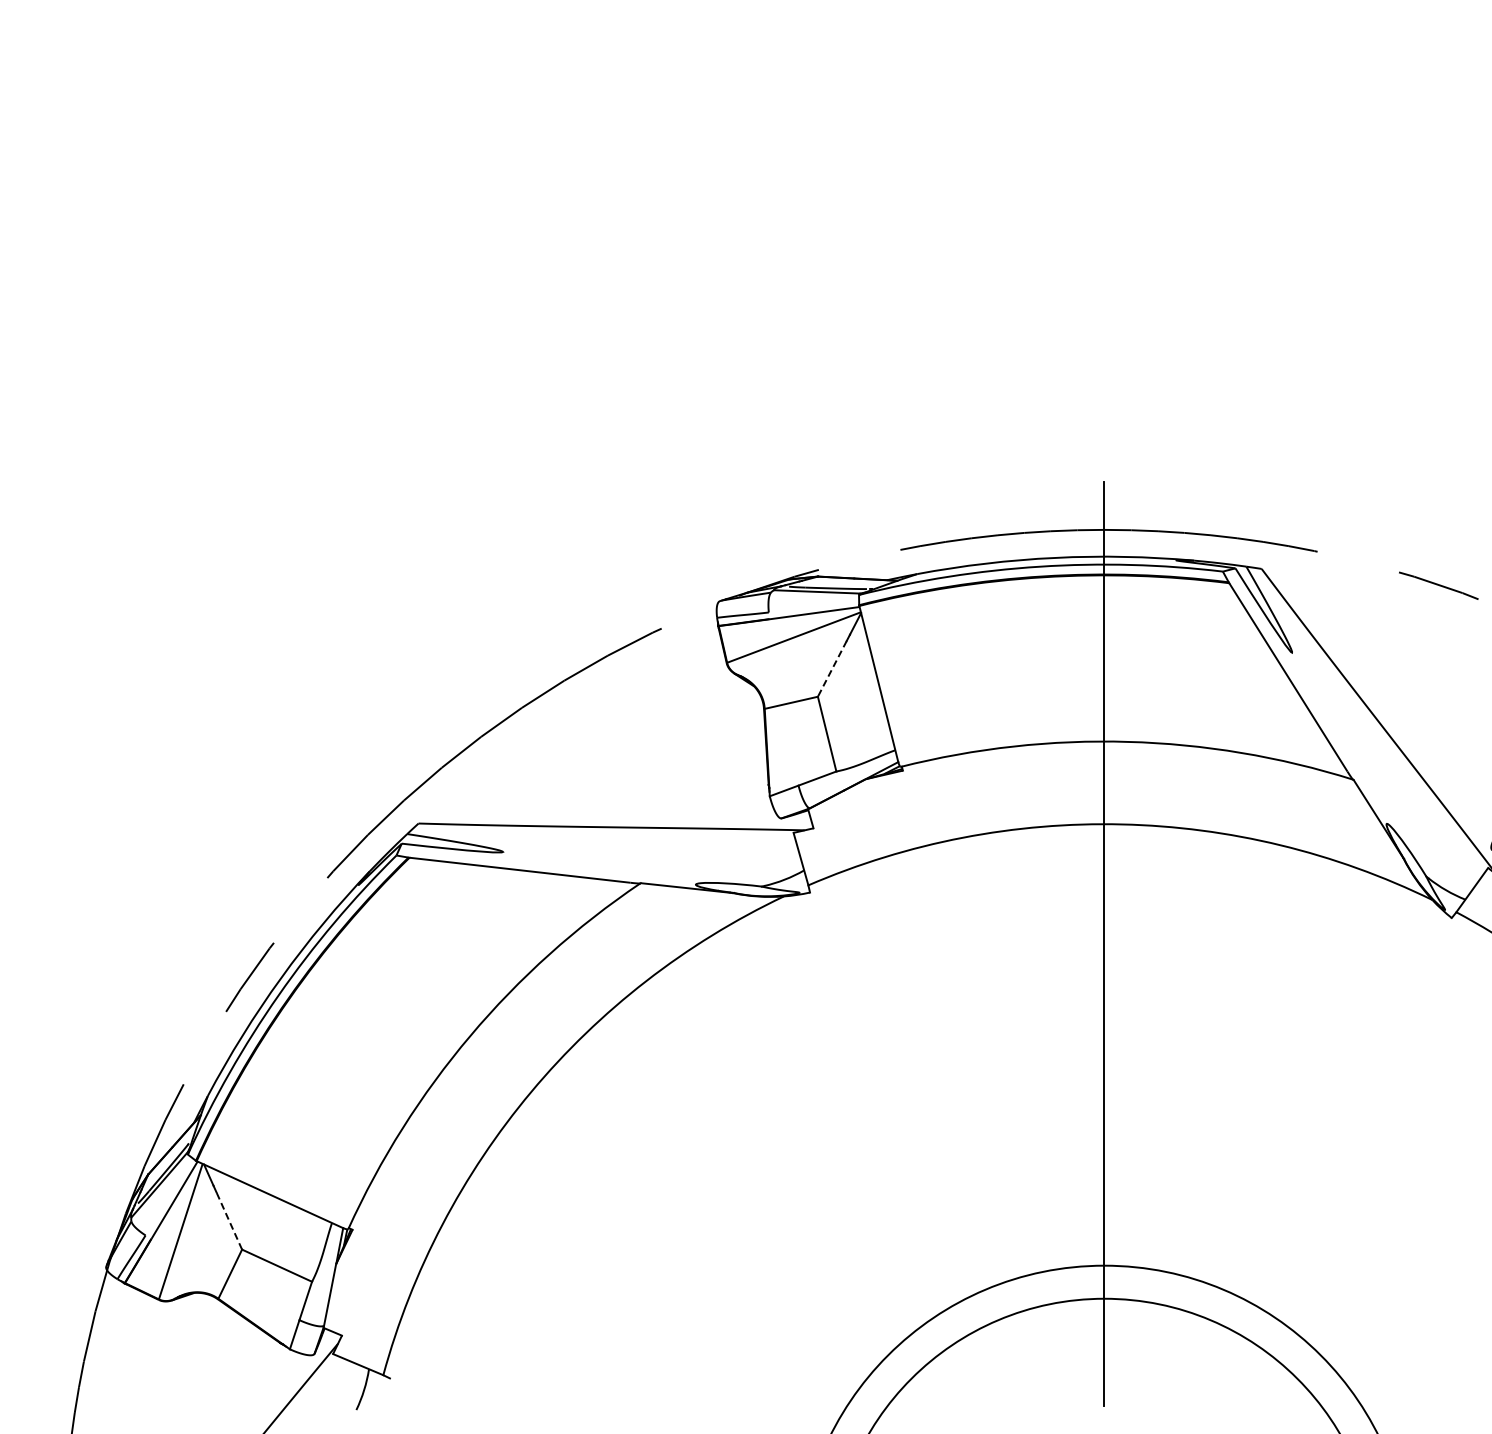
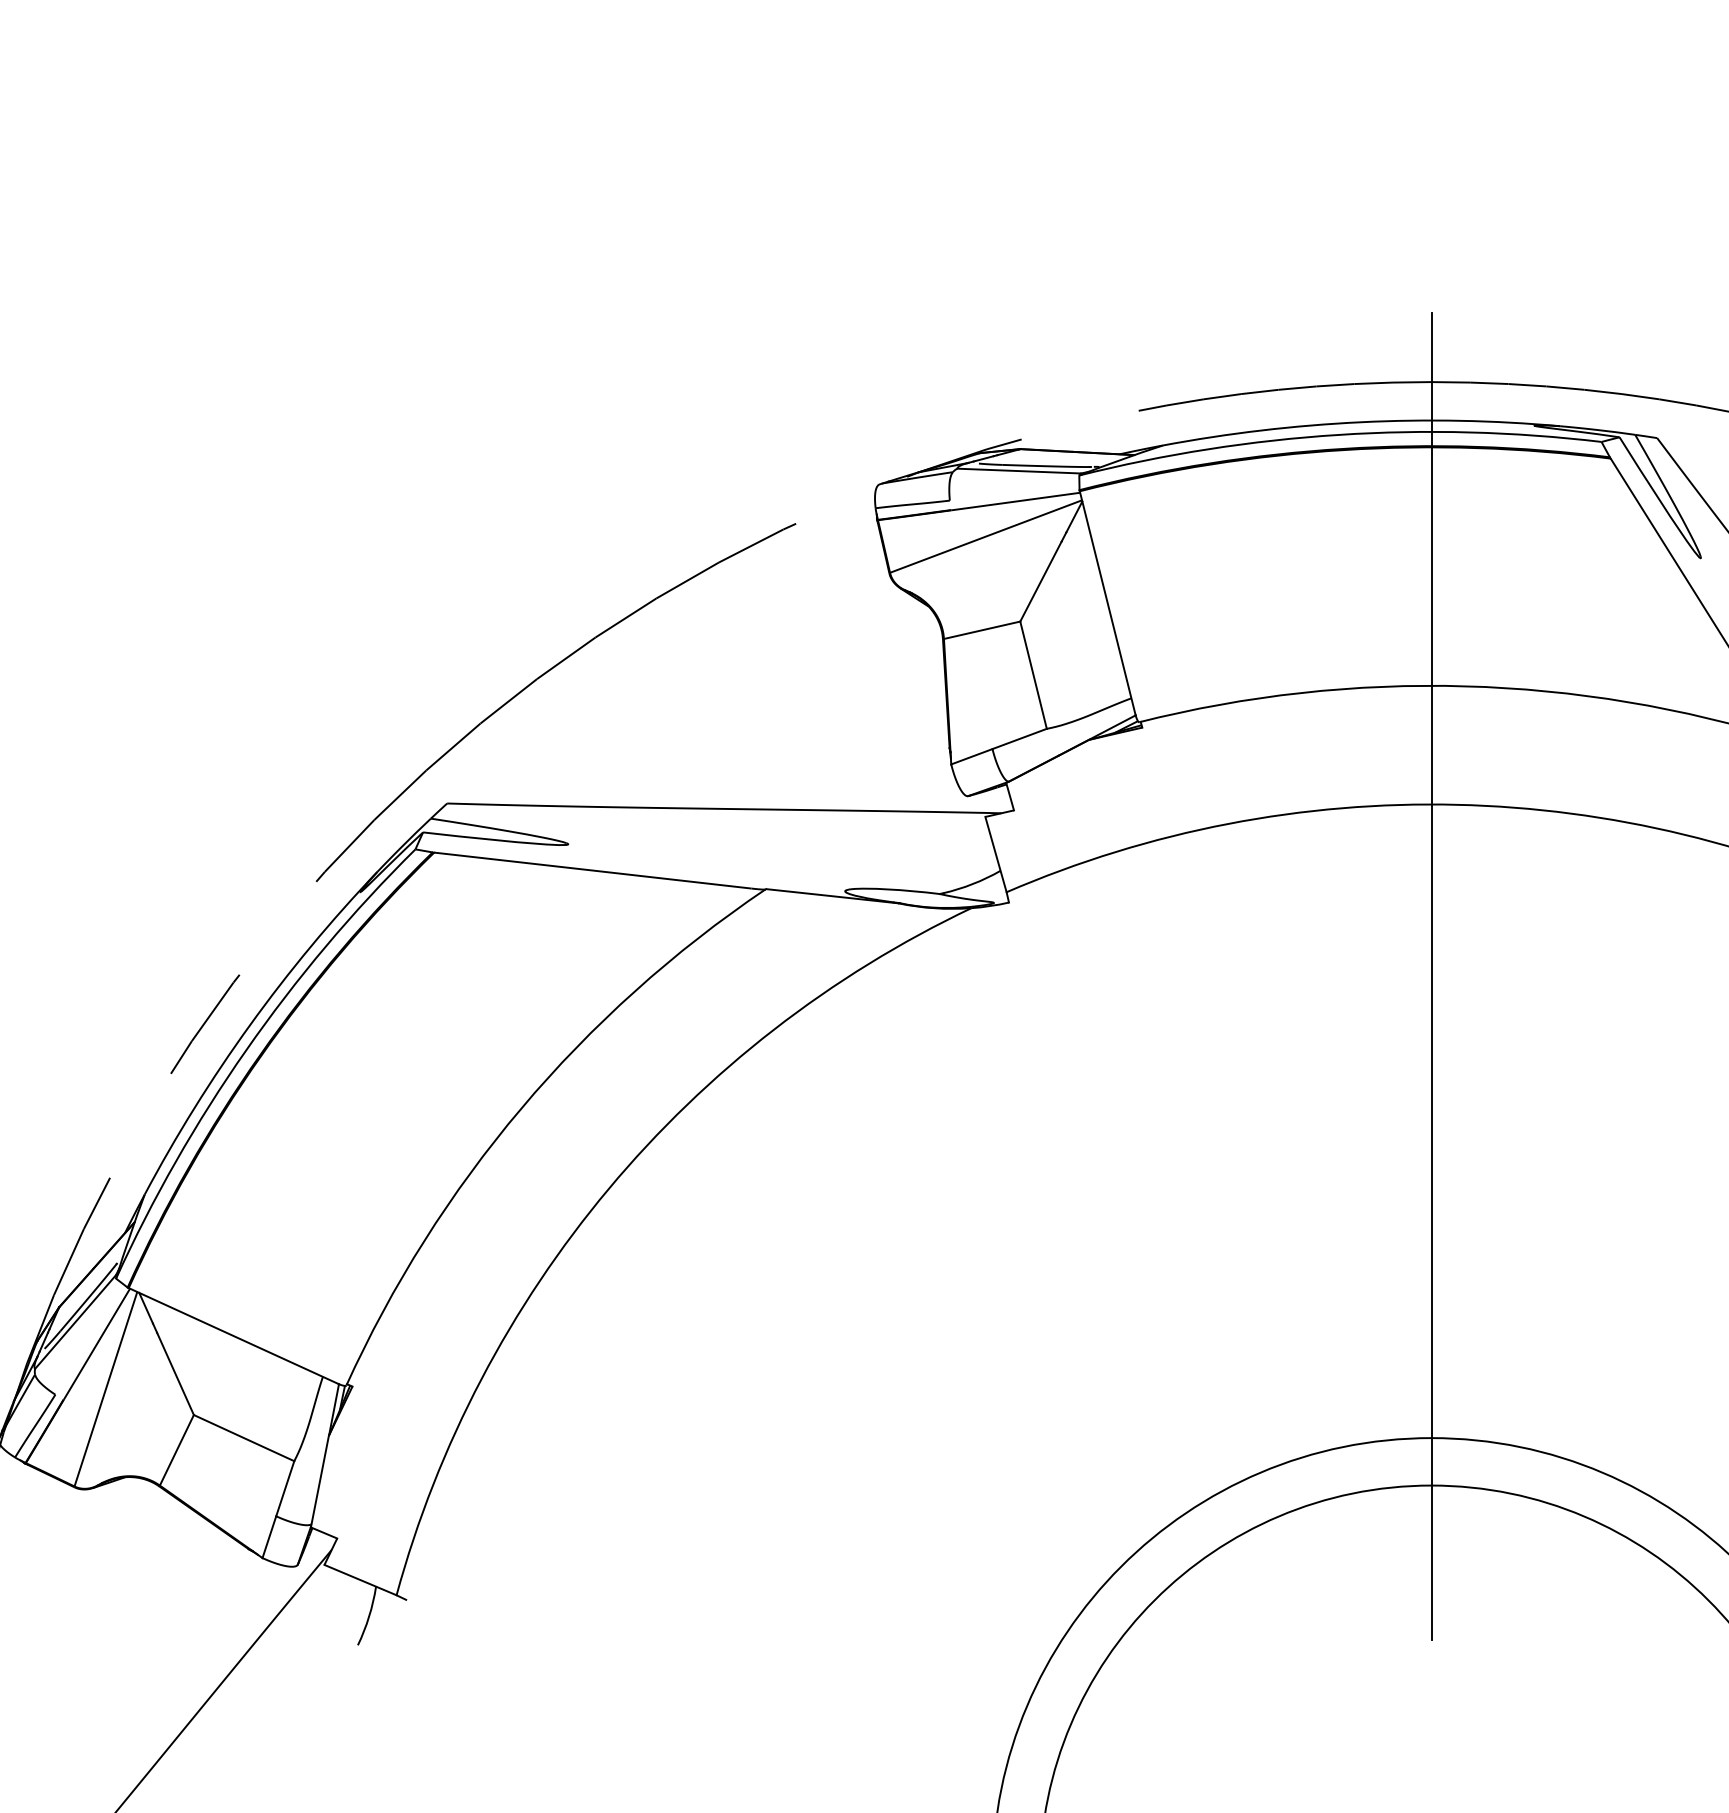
line: (832, 669) -> (1041, 582), dashed -> solid
line: (229, 1220) -> (175, 1373), dashed -> solid

